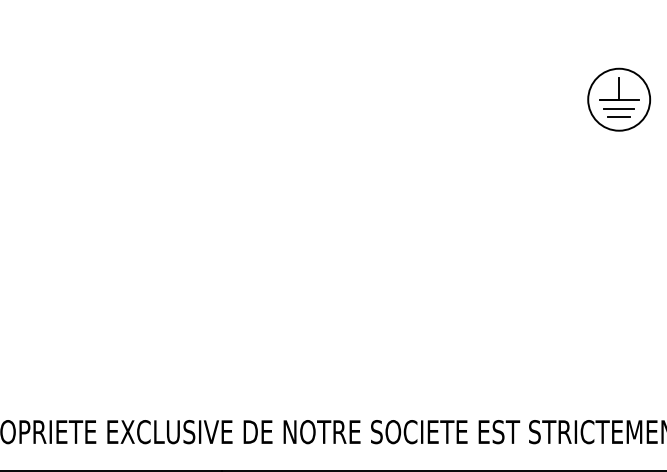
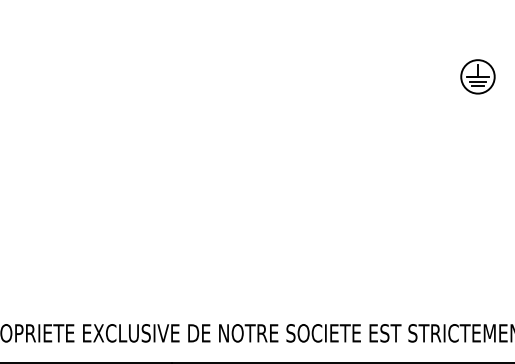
part: (618, 99) -> (477, 76), size x0.7

